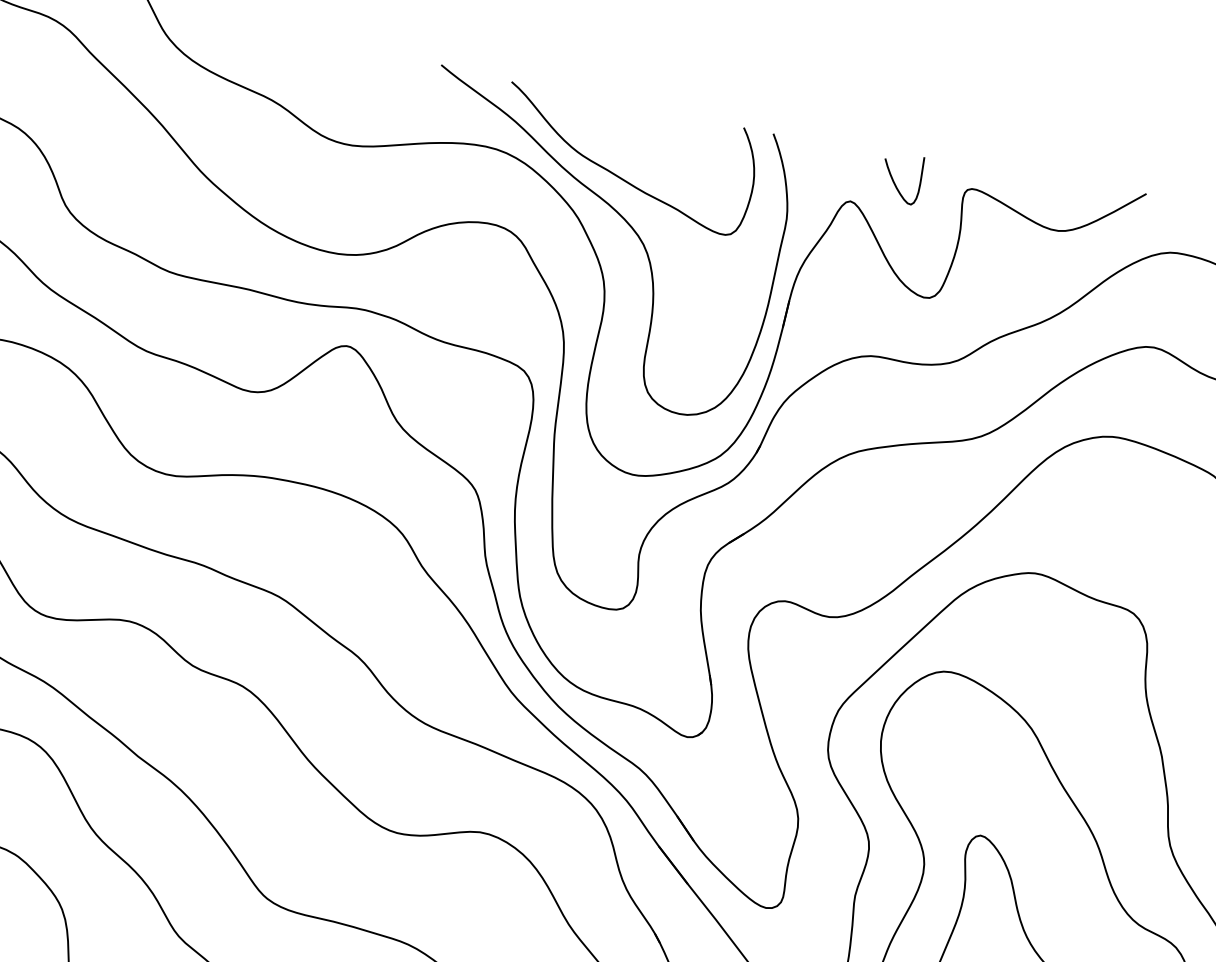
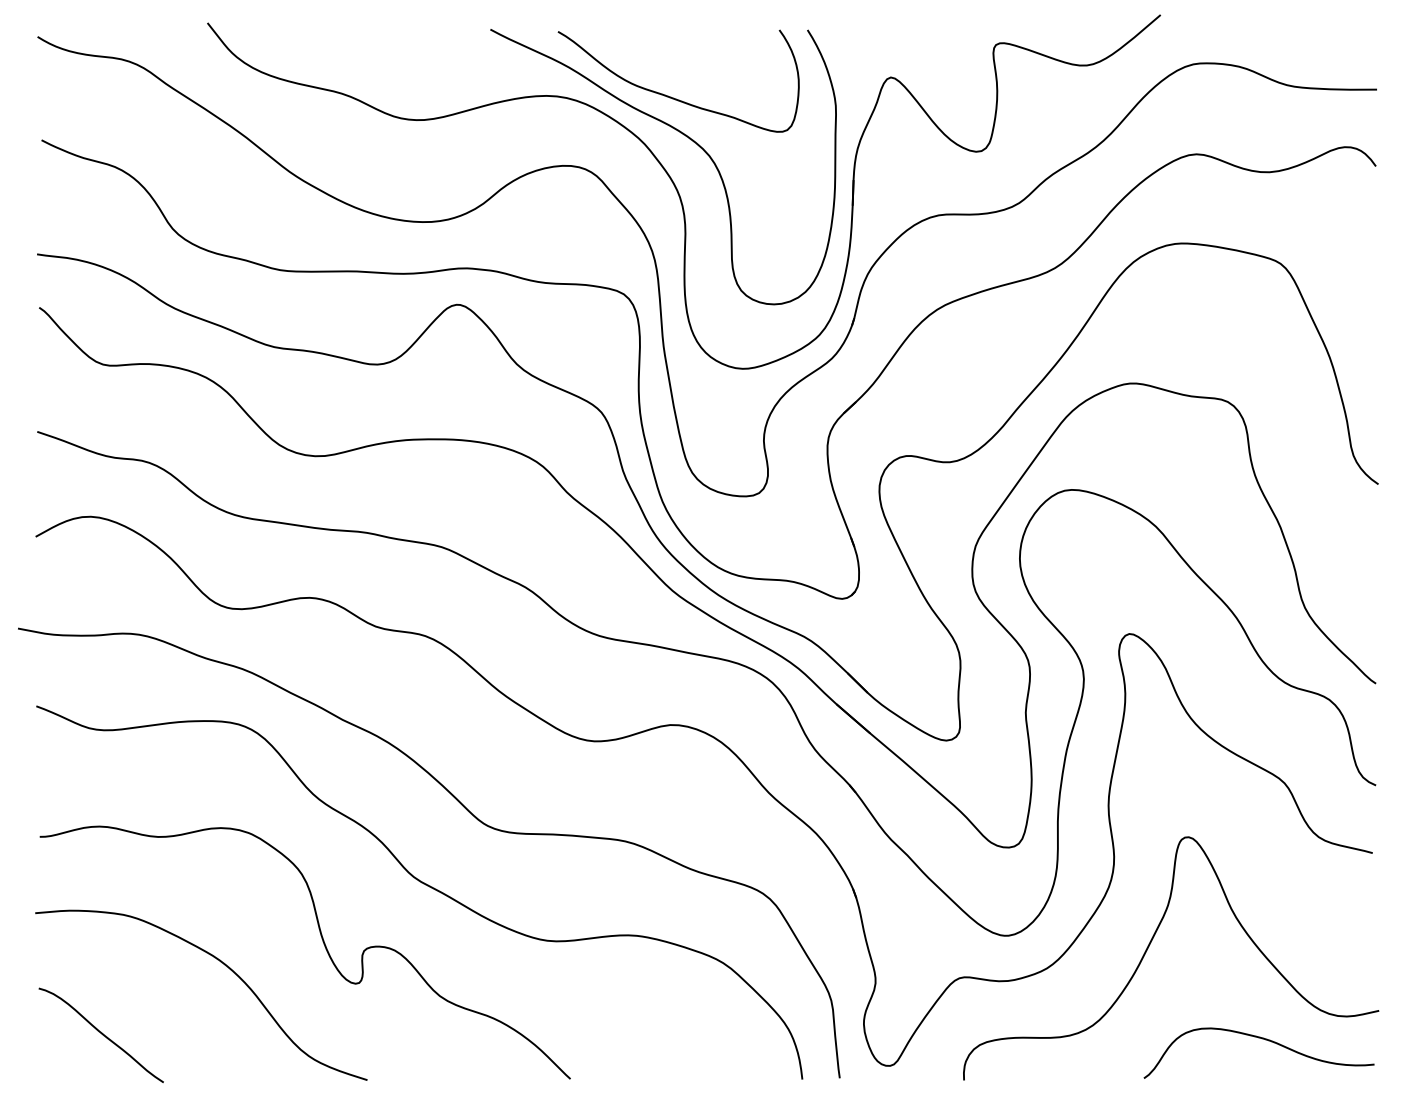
curve: (894, 180) -> (927, 50), removed

